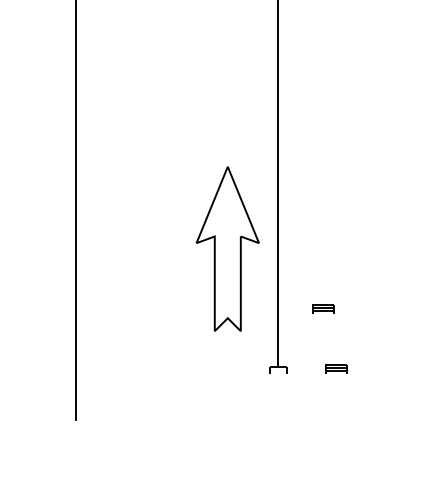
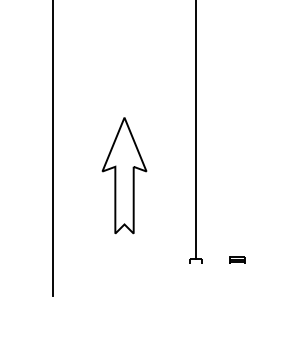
part: (227, 248) -> (124, 175), moved
part: (323, 308) -> (228, 217), removed

